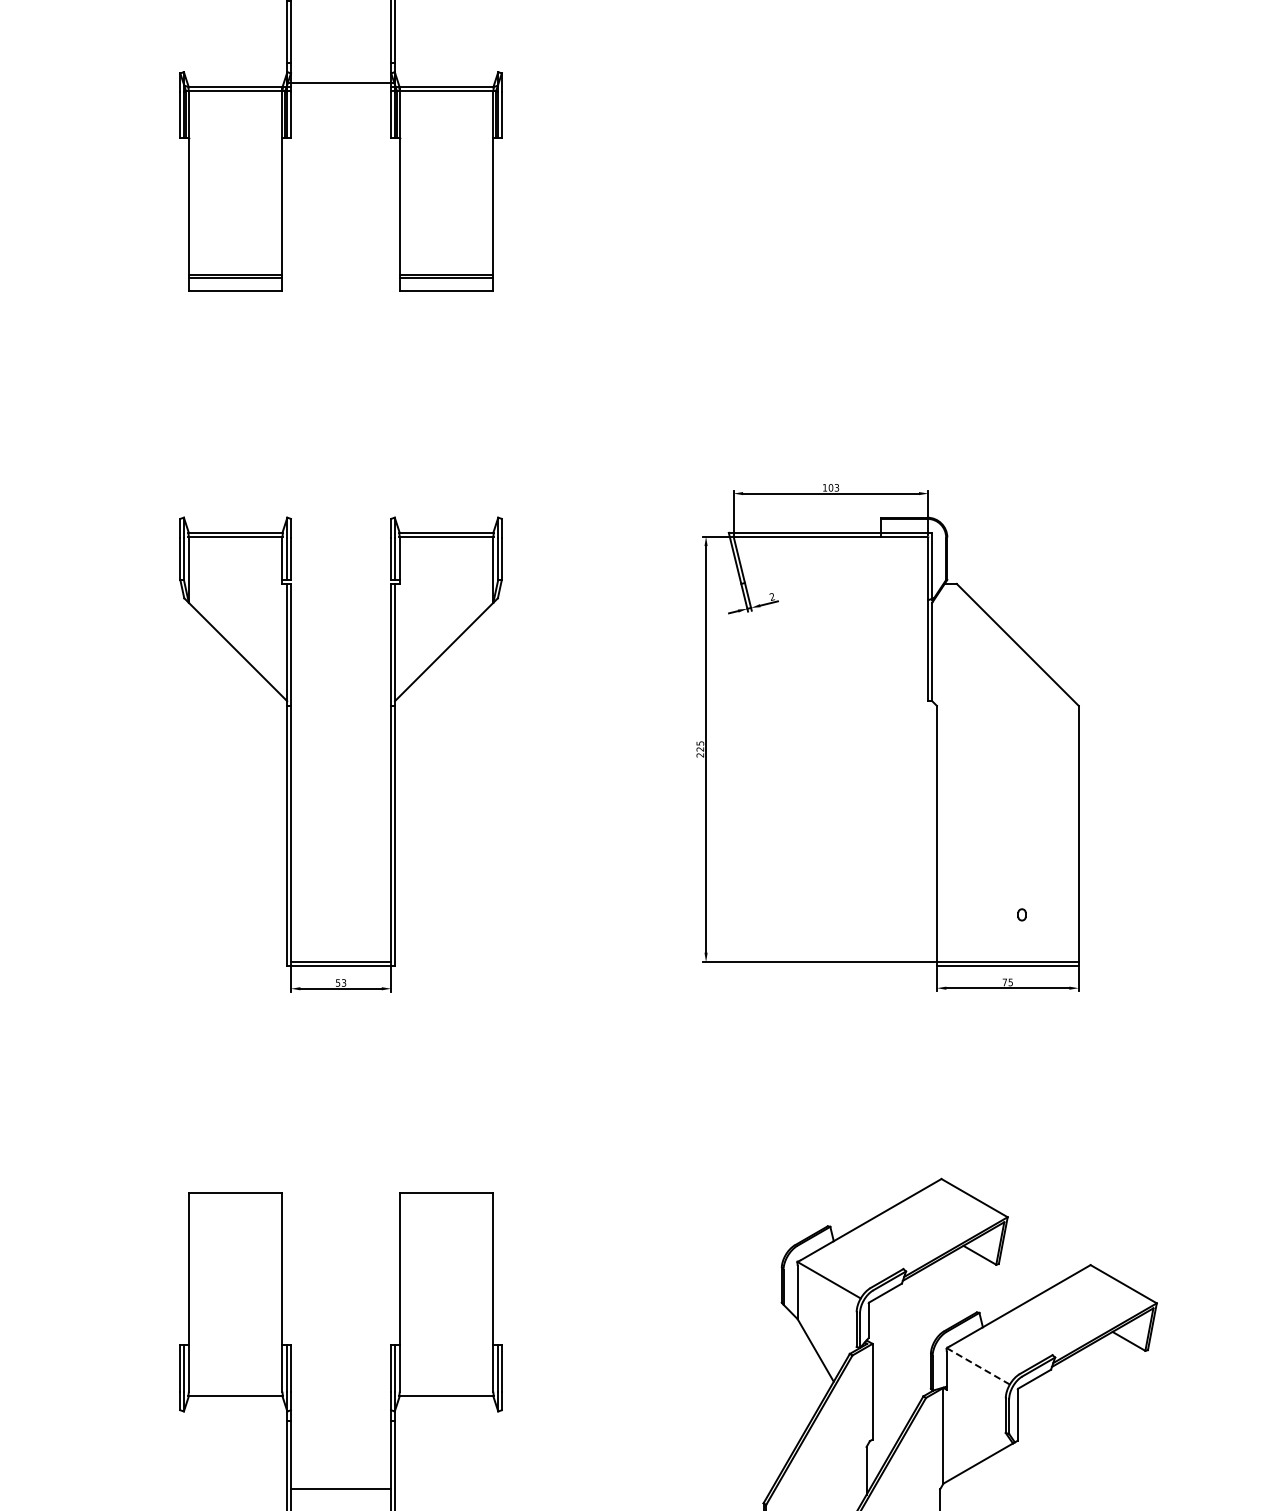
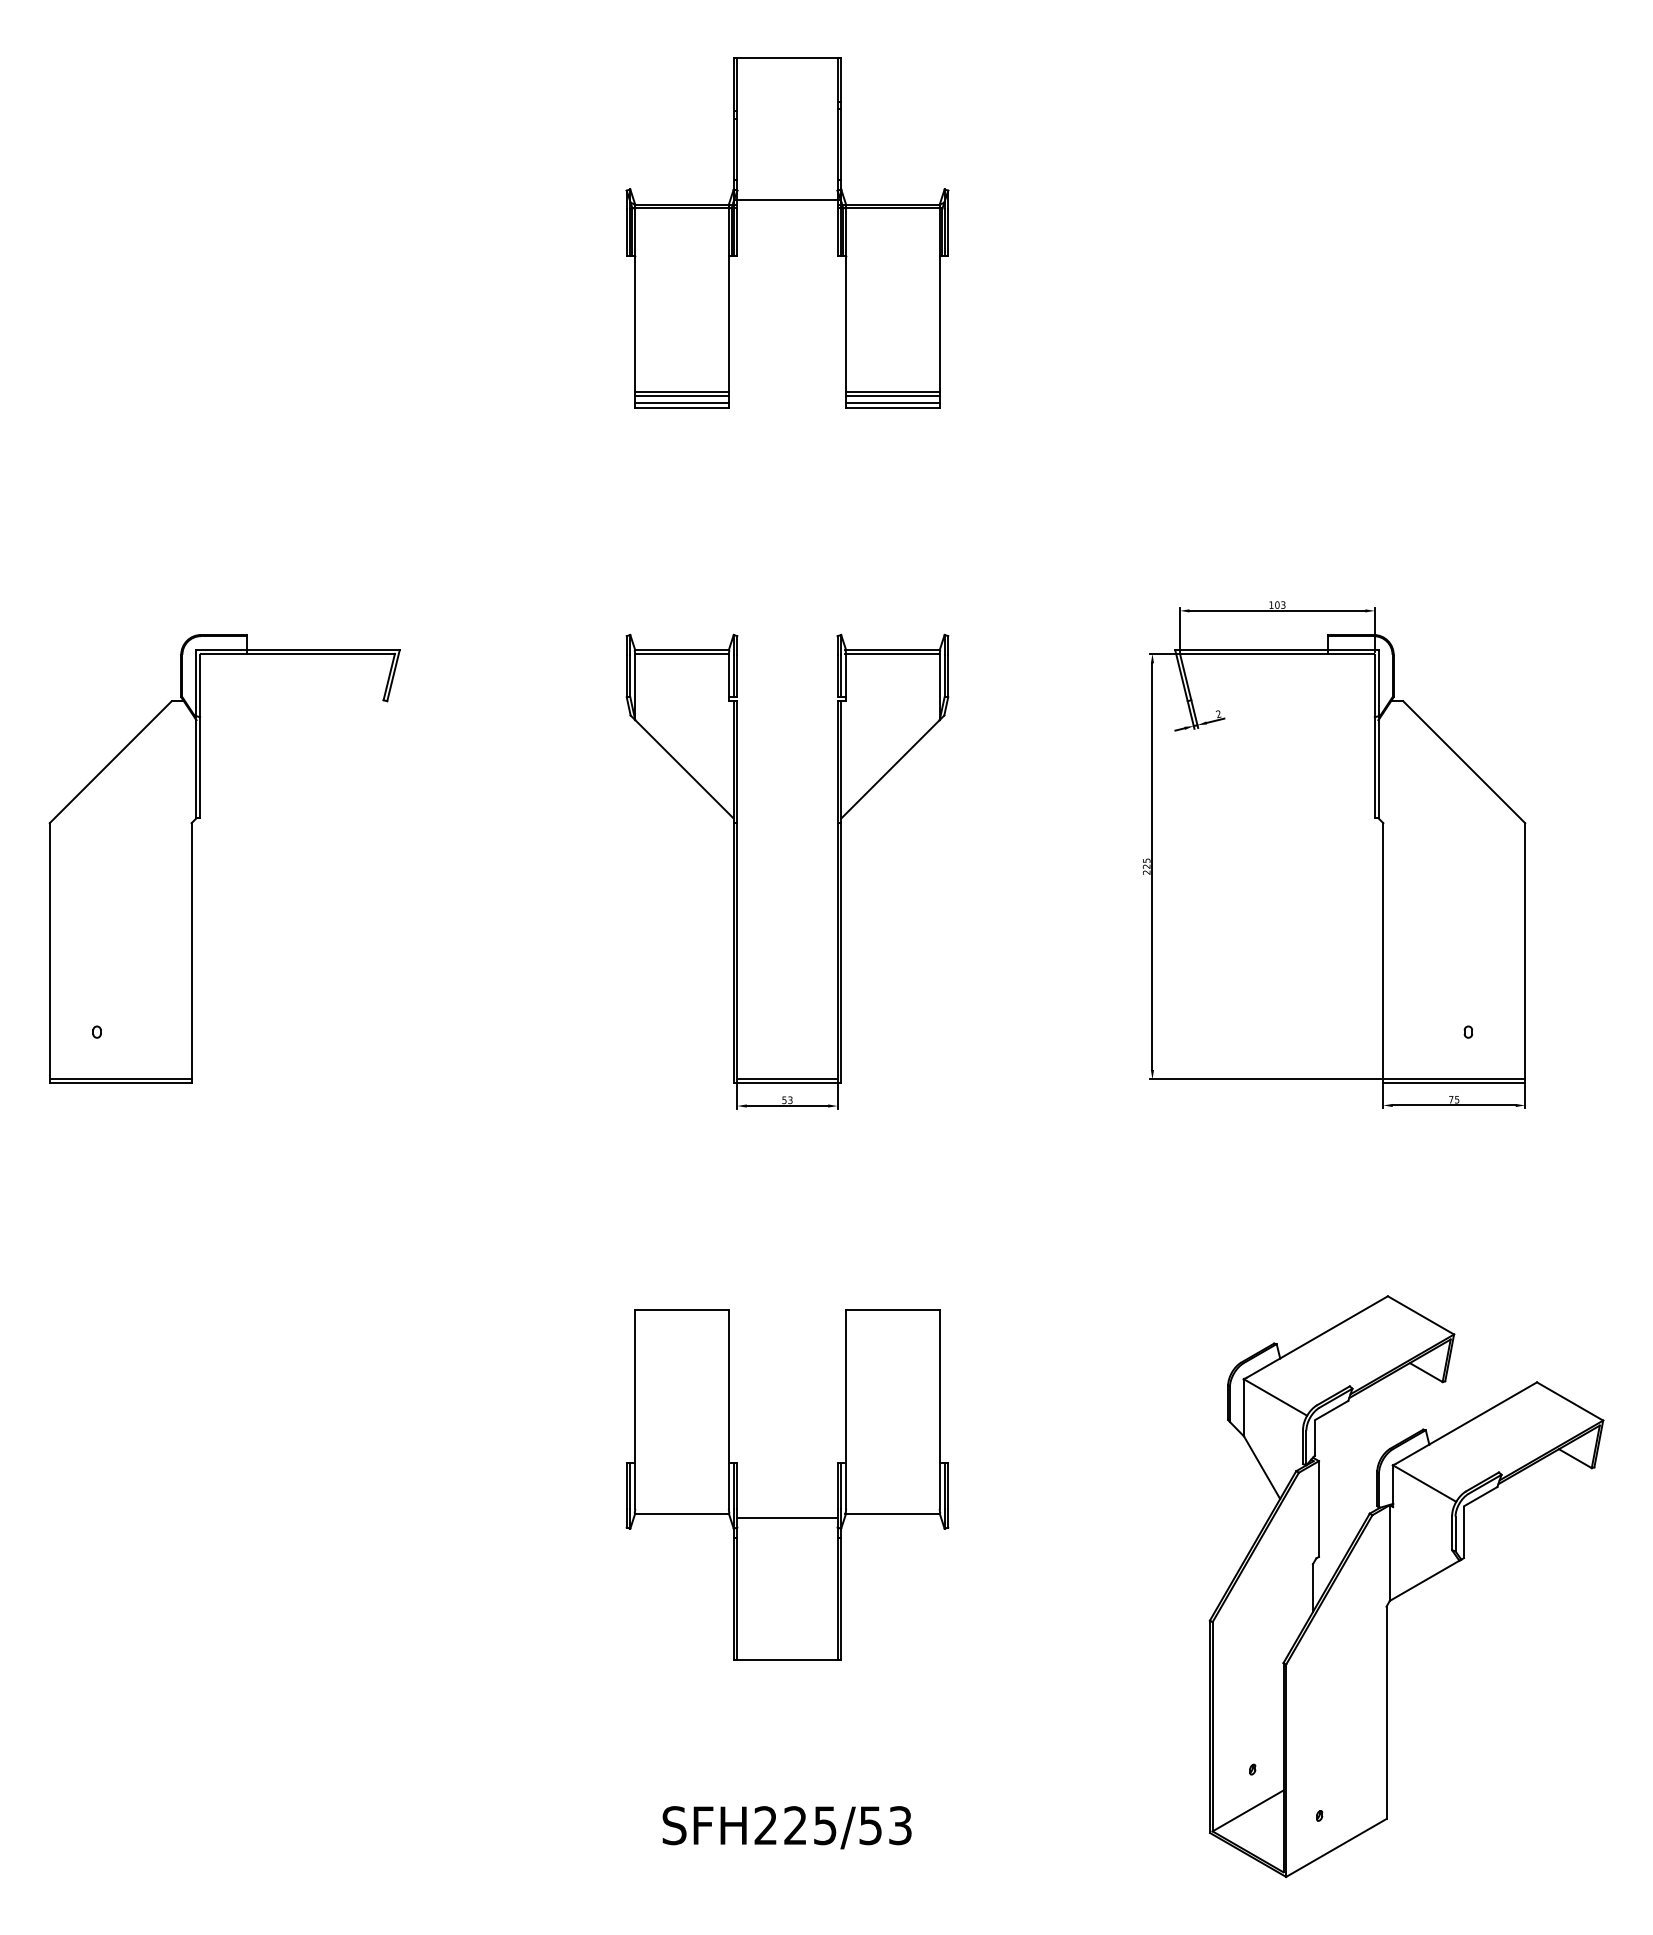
line: (235, 286) -> (681, 403), added
line: (446, 286) -> (892, 403), added
line: (978, 1366) -> (1424, 1483), dashed -> solid
line: (341, 1489) -> (787, 1518), moved

